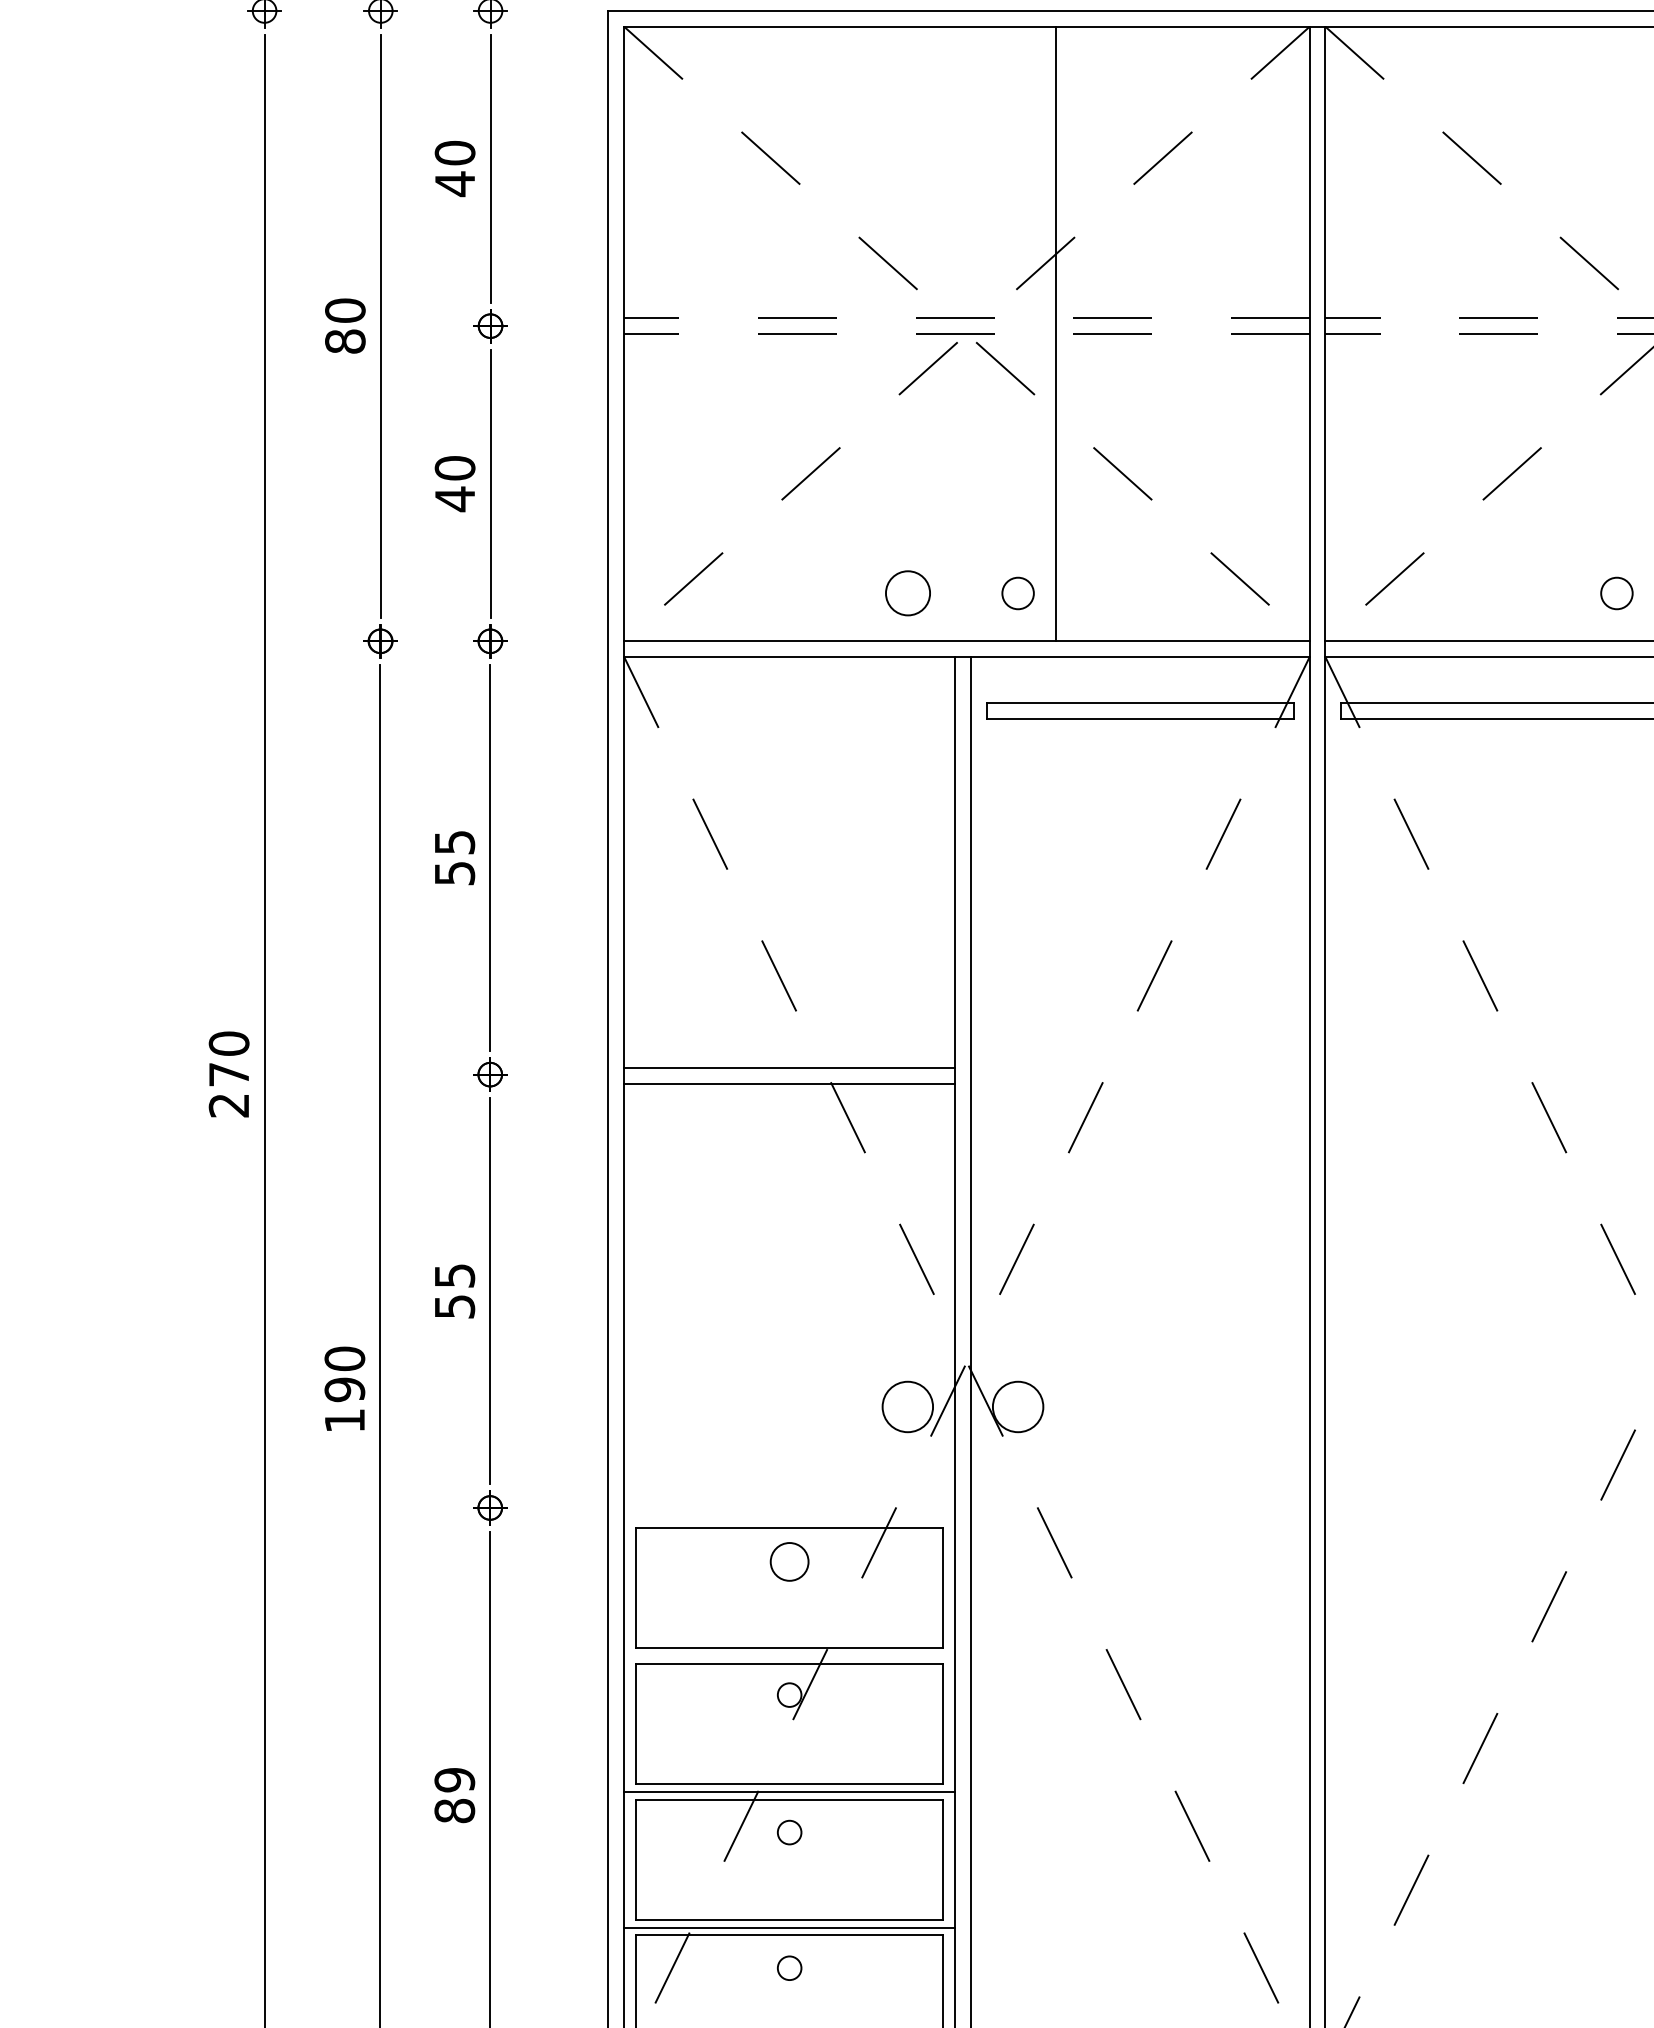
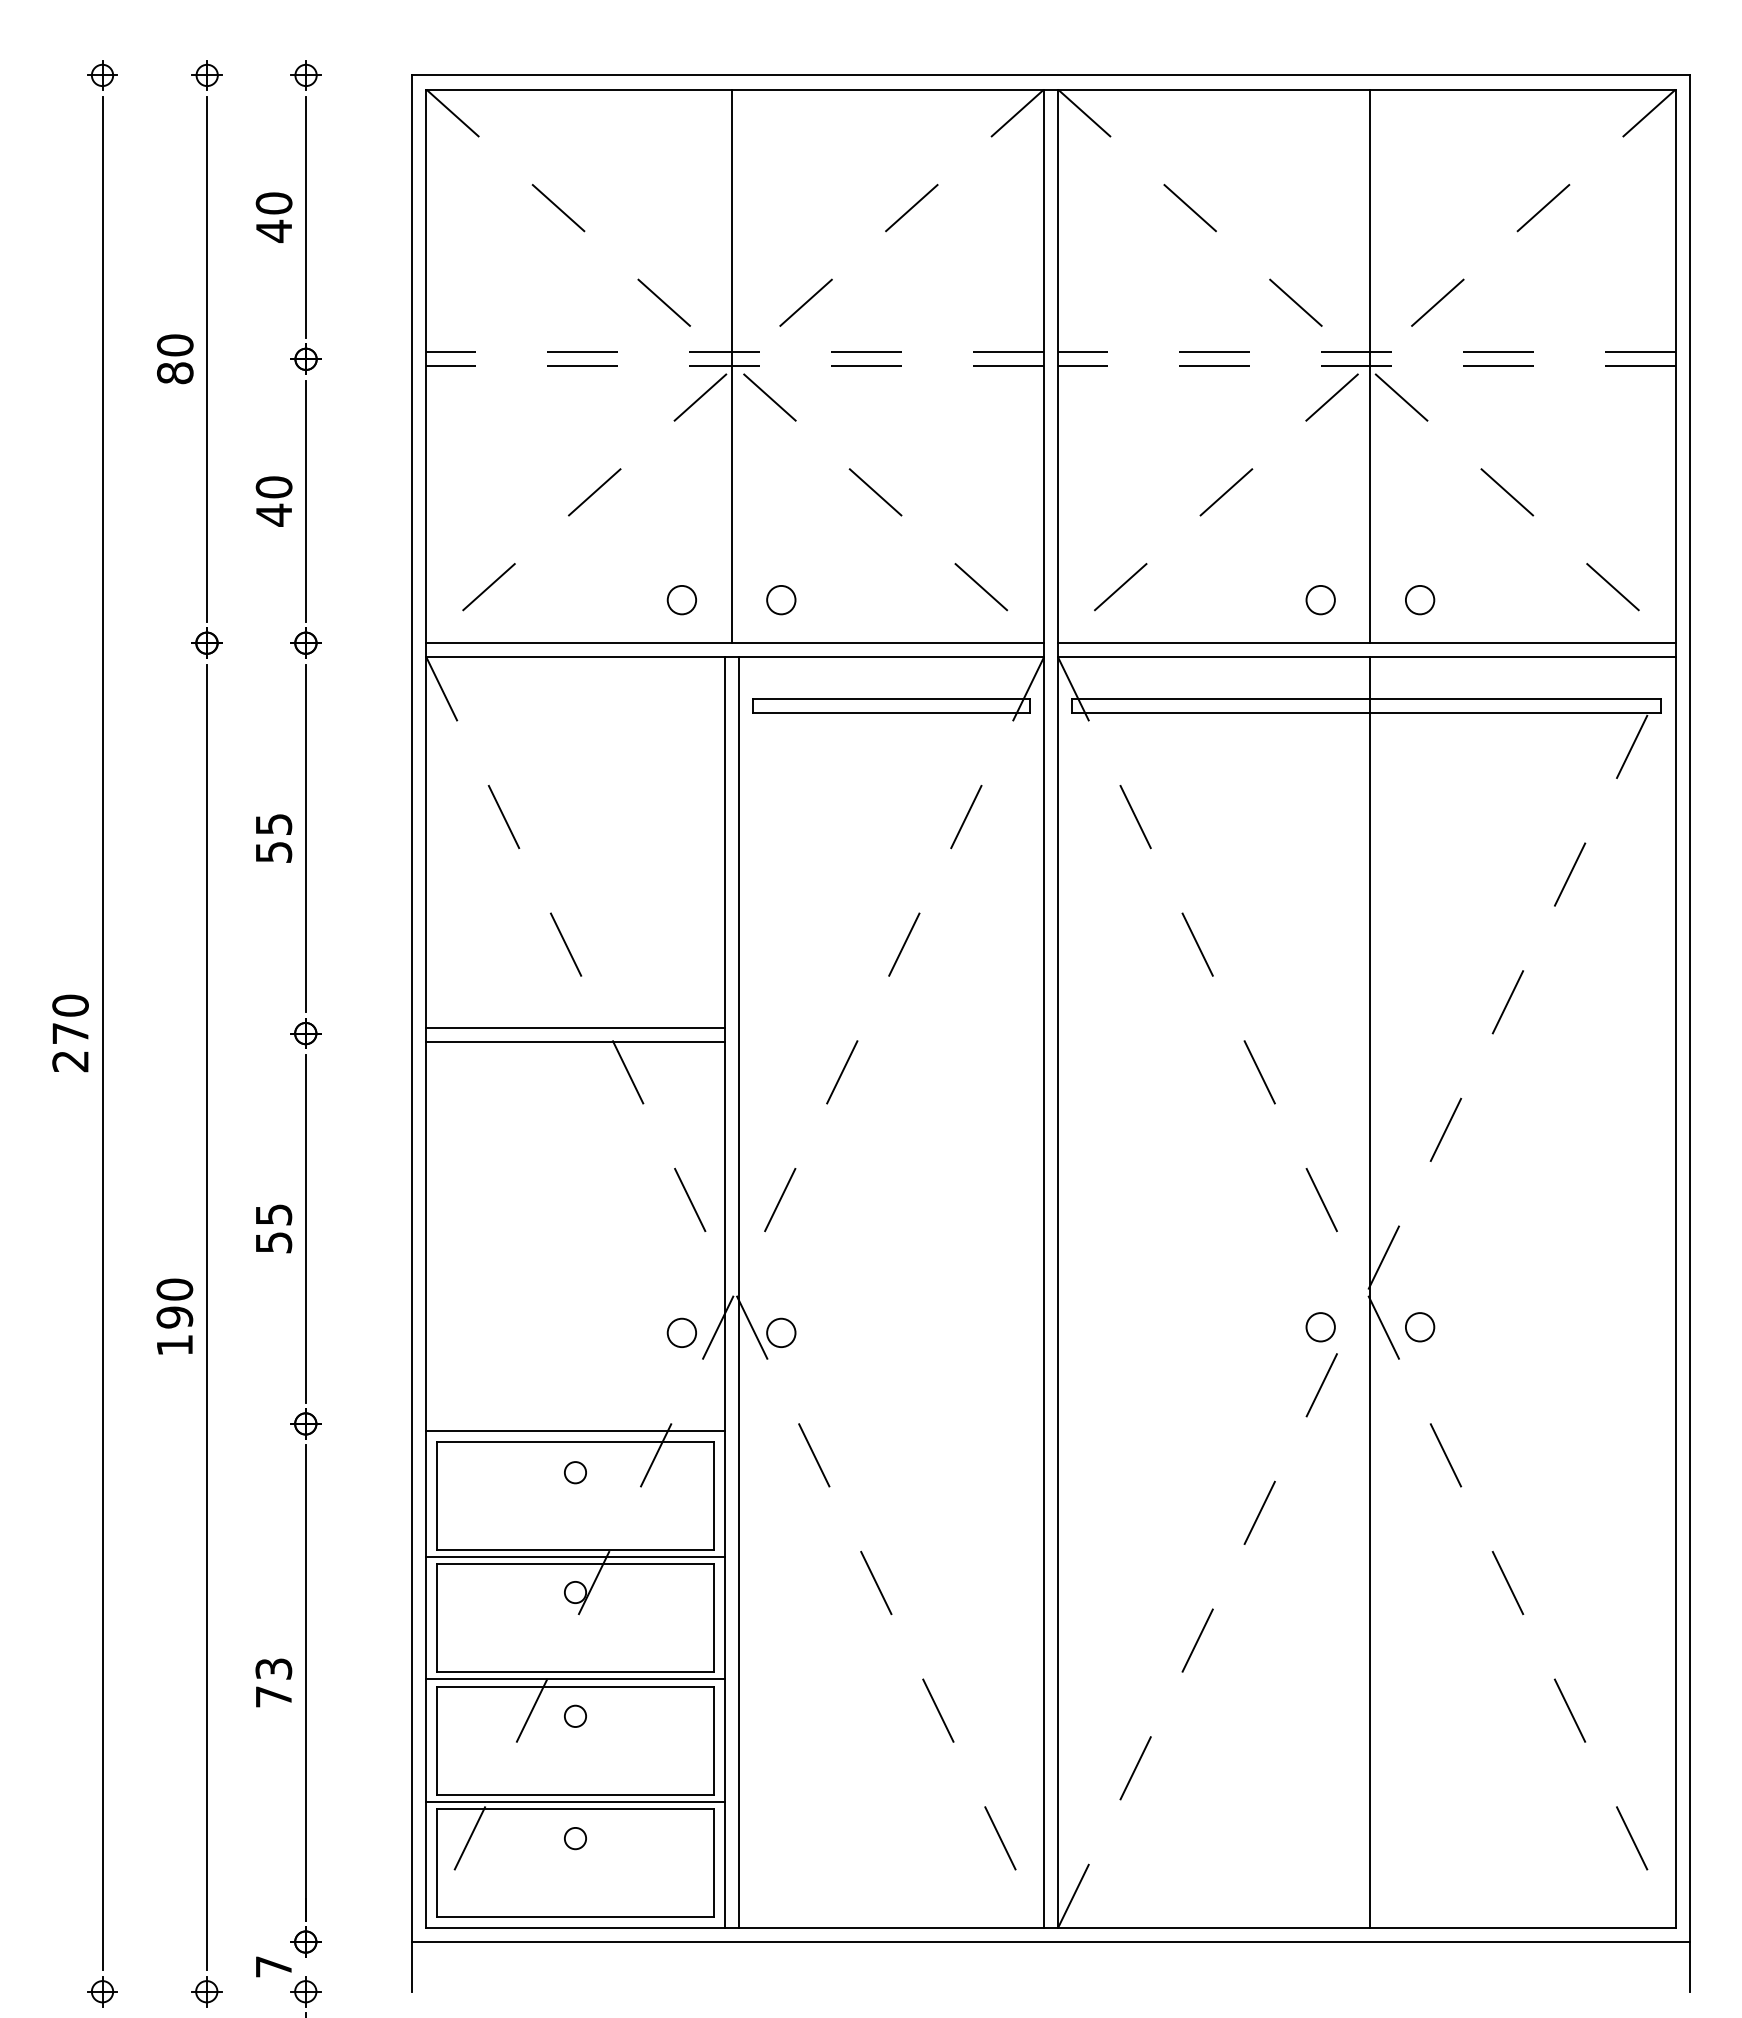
line: (1056, 334) -> (731, 366), moved
circle: (907, 593) -> (681, 600), size x0.71
circle: (1616, 1400) -> (1320, 1327), added
circle: (907, 1406) -> (681, 1332), size x0.62
circle: (1018, 1406) -> (781, 1332), size x0.62
line: (789, 1516) -> (575, 1431), added
circle: (789, 1561) -> (575, 1472), size x0.62
line: (789, 1656) -> (575, 1557), added
text: (454, 1795) -> (273, 1682), 89 -> 73

